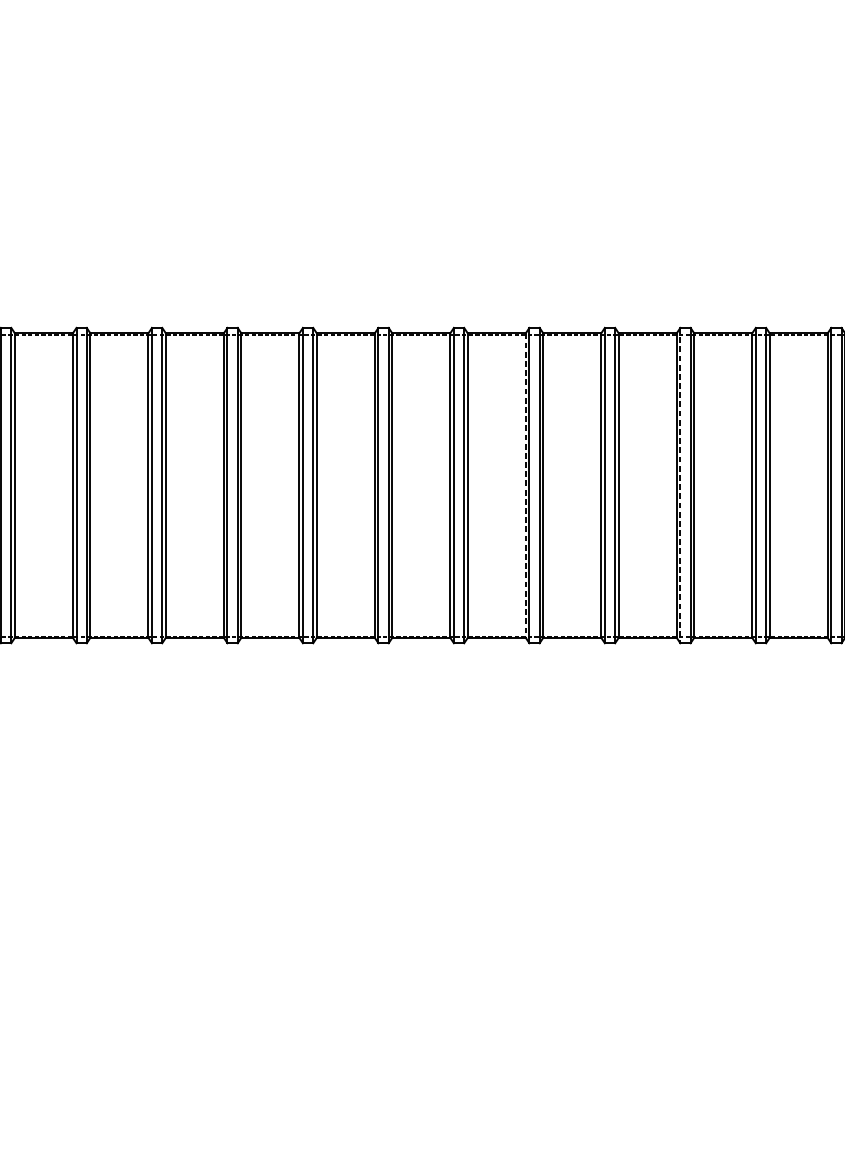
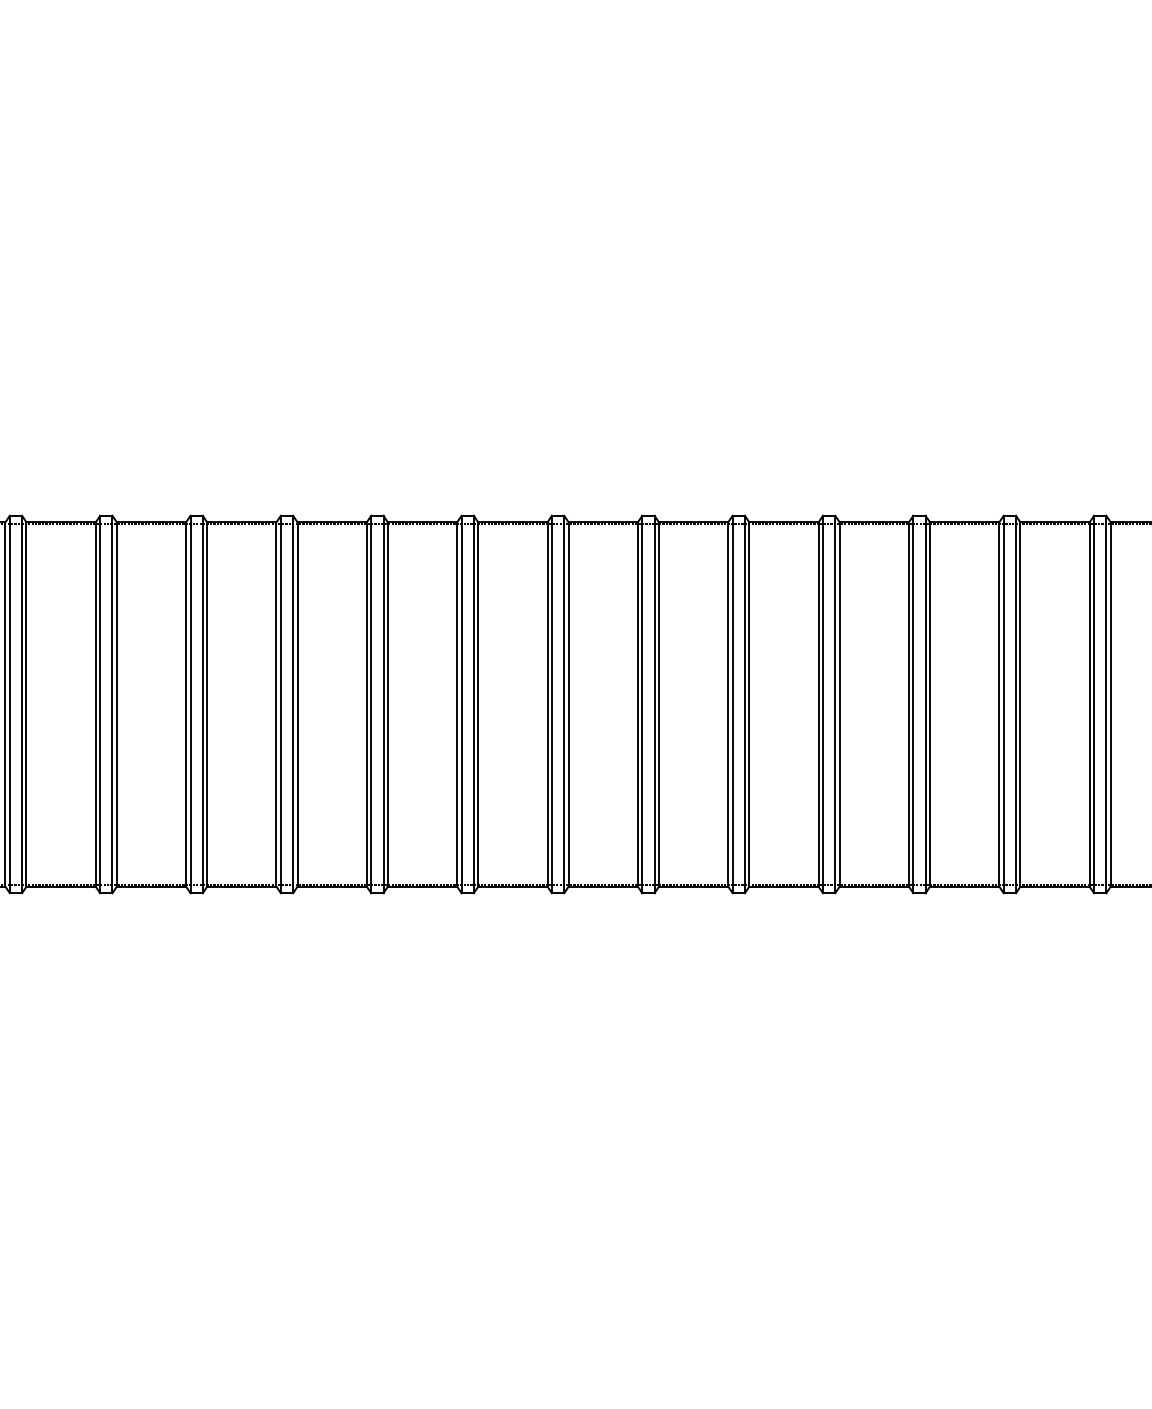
line: (680, 485) -> (732, 704), dashed -> solid
line: (525, 486) -> (547, 705), dashed -> solid

